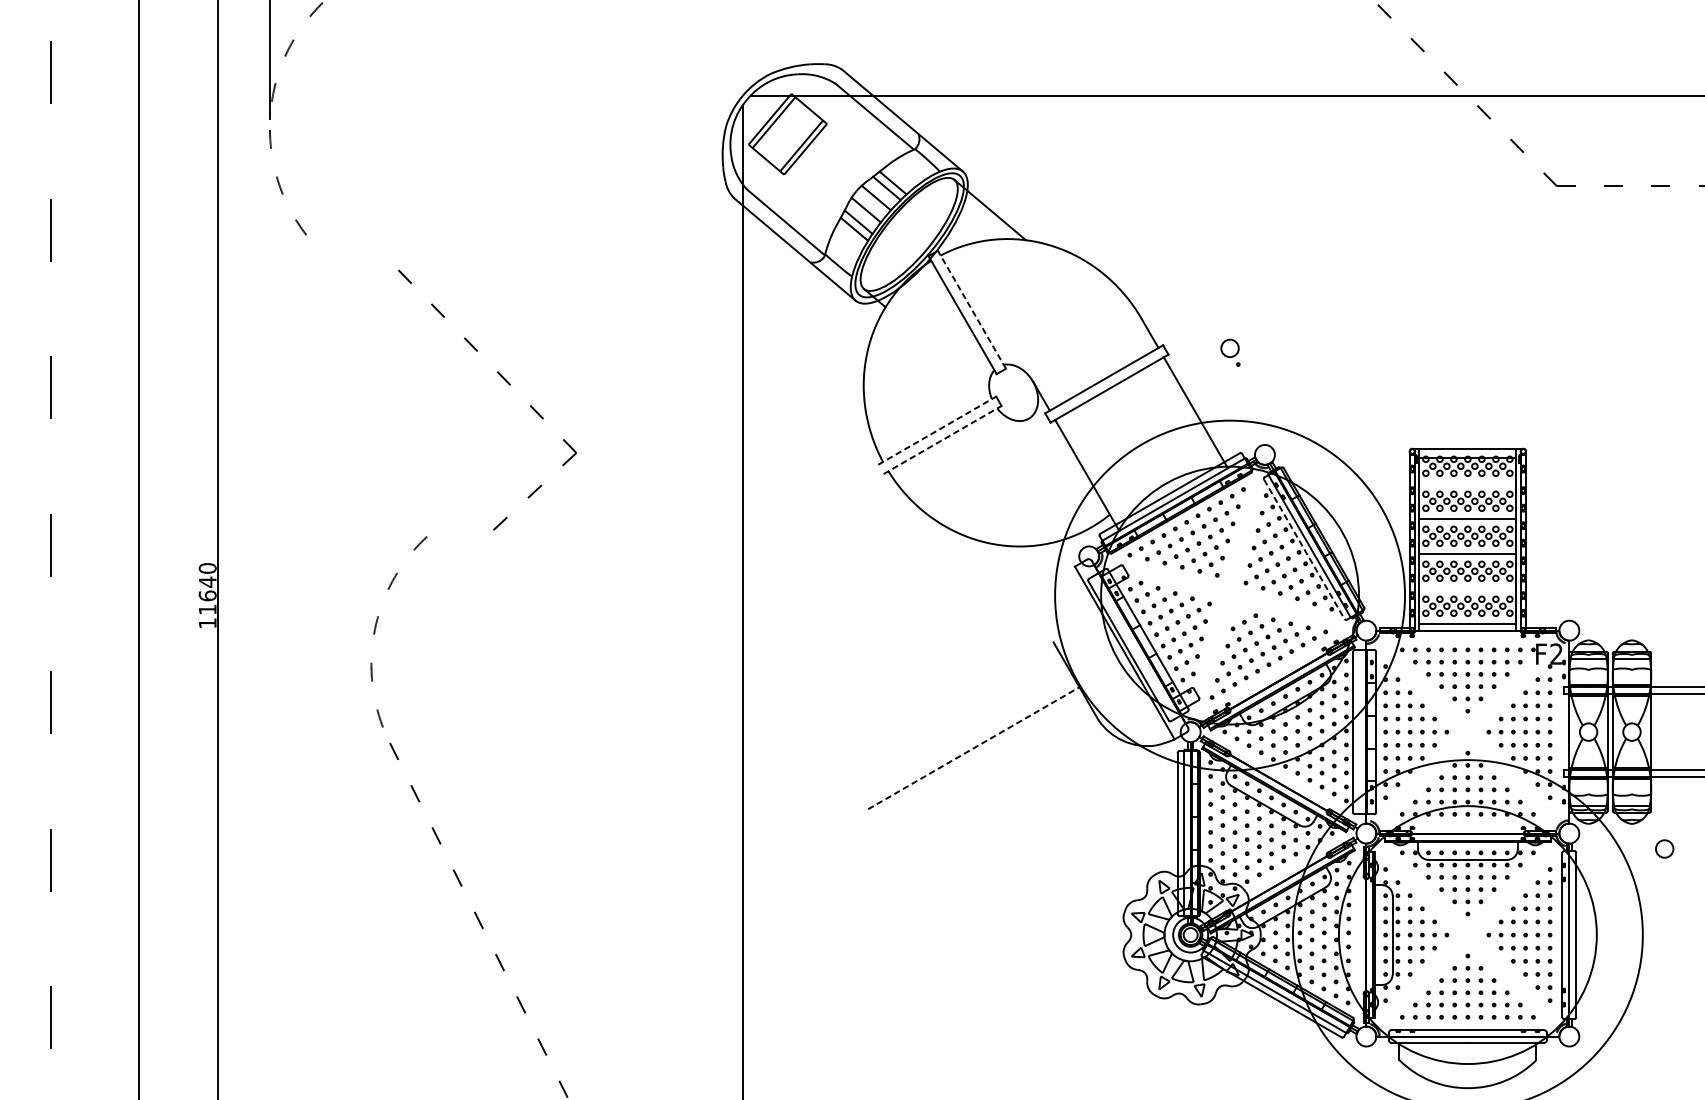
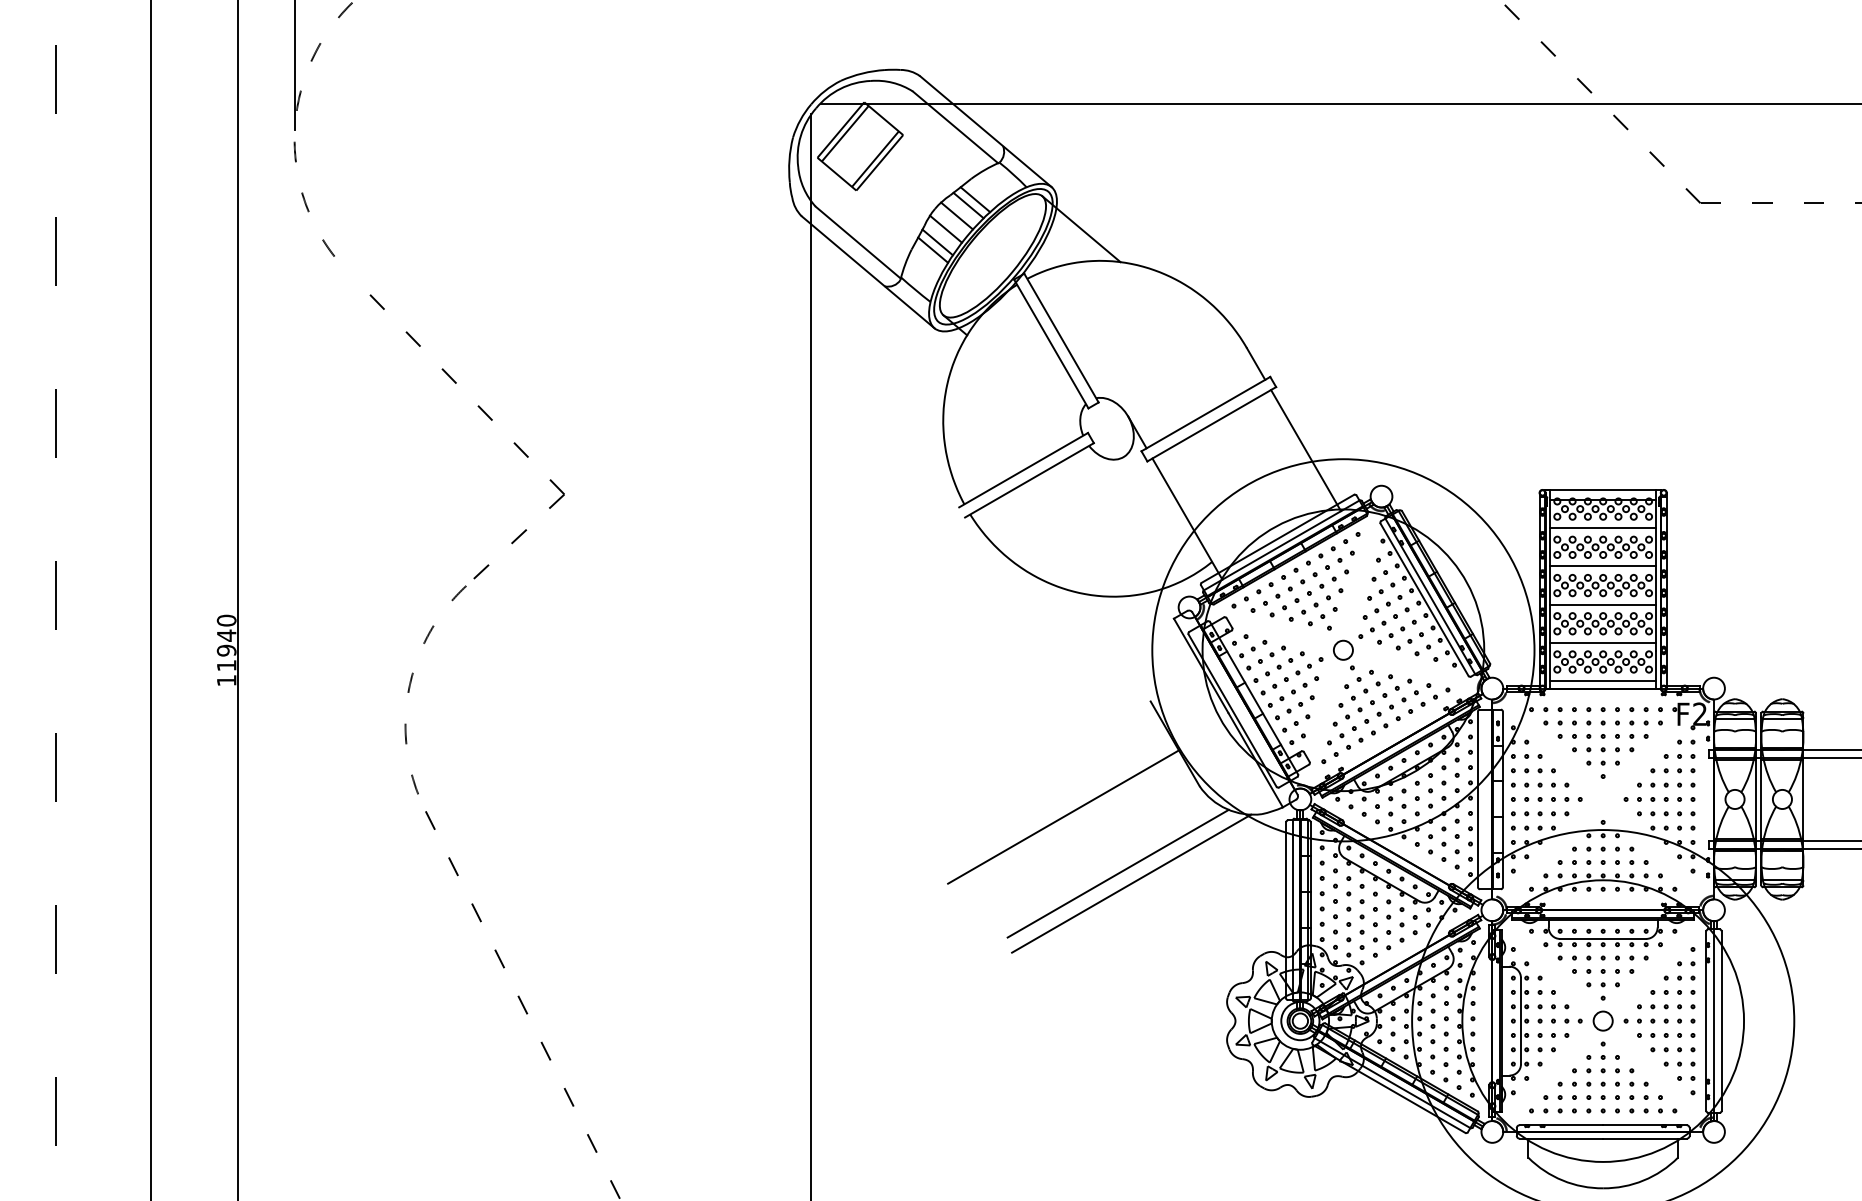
line: (971, 309) -> (1061, 337), dashed -> solid
part: (1230, 352) -> (1343, 654), moved
part: (505, 380) -> (486, 415), moved
line: (938, 430) -> (1024, 469), dashed -> solid
line: (942, 440) -> (1029, 480), dashed -> solid
line: (1468, 484) -> (1603, 528), added
line: (1304, 549) -> (1424, 599), dashed -> solid
line: (1468, 588) -> (1603, 642), added
text: (207, 595) -> (226, 650), 11640 -> 11940
line: (973, 747) -> (1063, 816), dashed -> solid
line: (1023, 799) -> (1117, 873), added
line: (1036, 809) -> (1131, 883), added
circle: (1664, 848) -> (1602, 1020), moved

